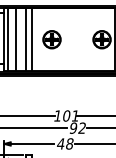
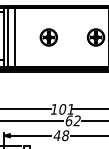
line: (25, 39) -> (23, 37), removed
line: (31, 39) -> (29, 37), removed
text: (73, 127) -> (69, 120), 92 -> 62

